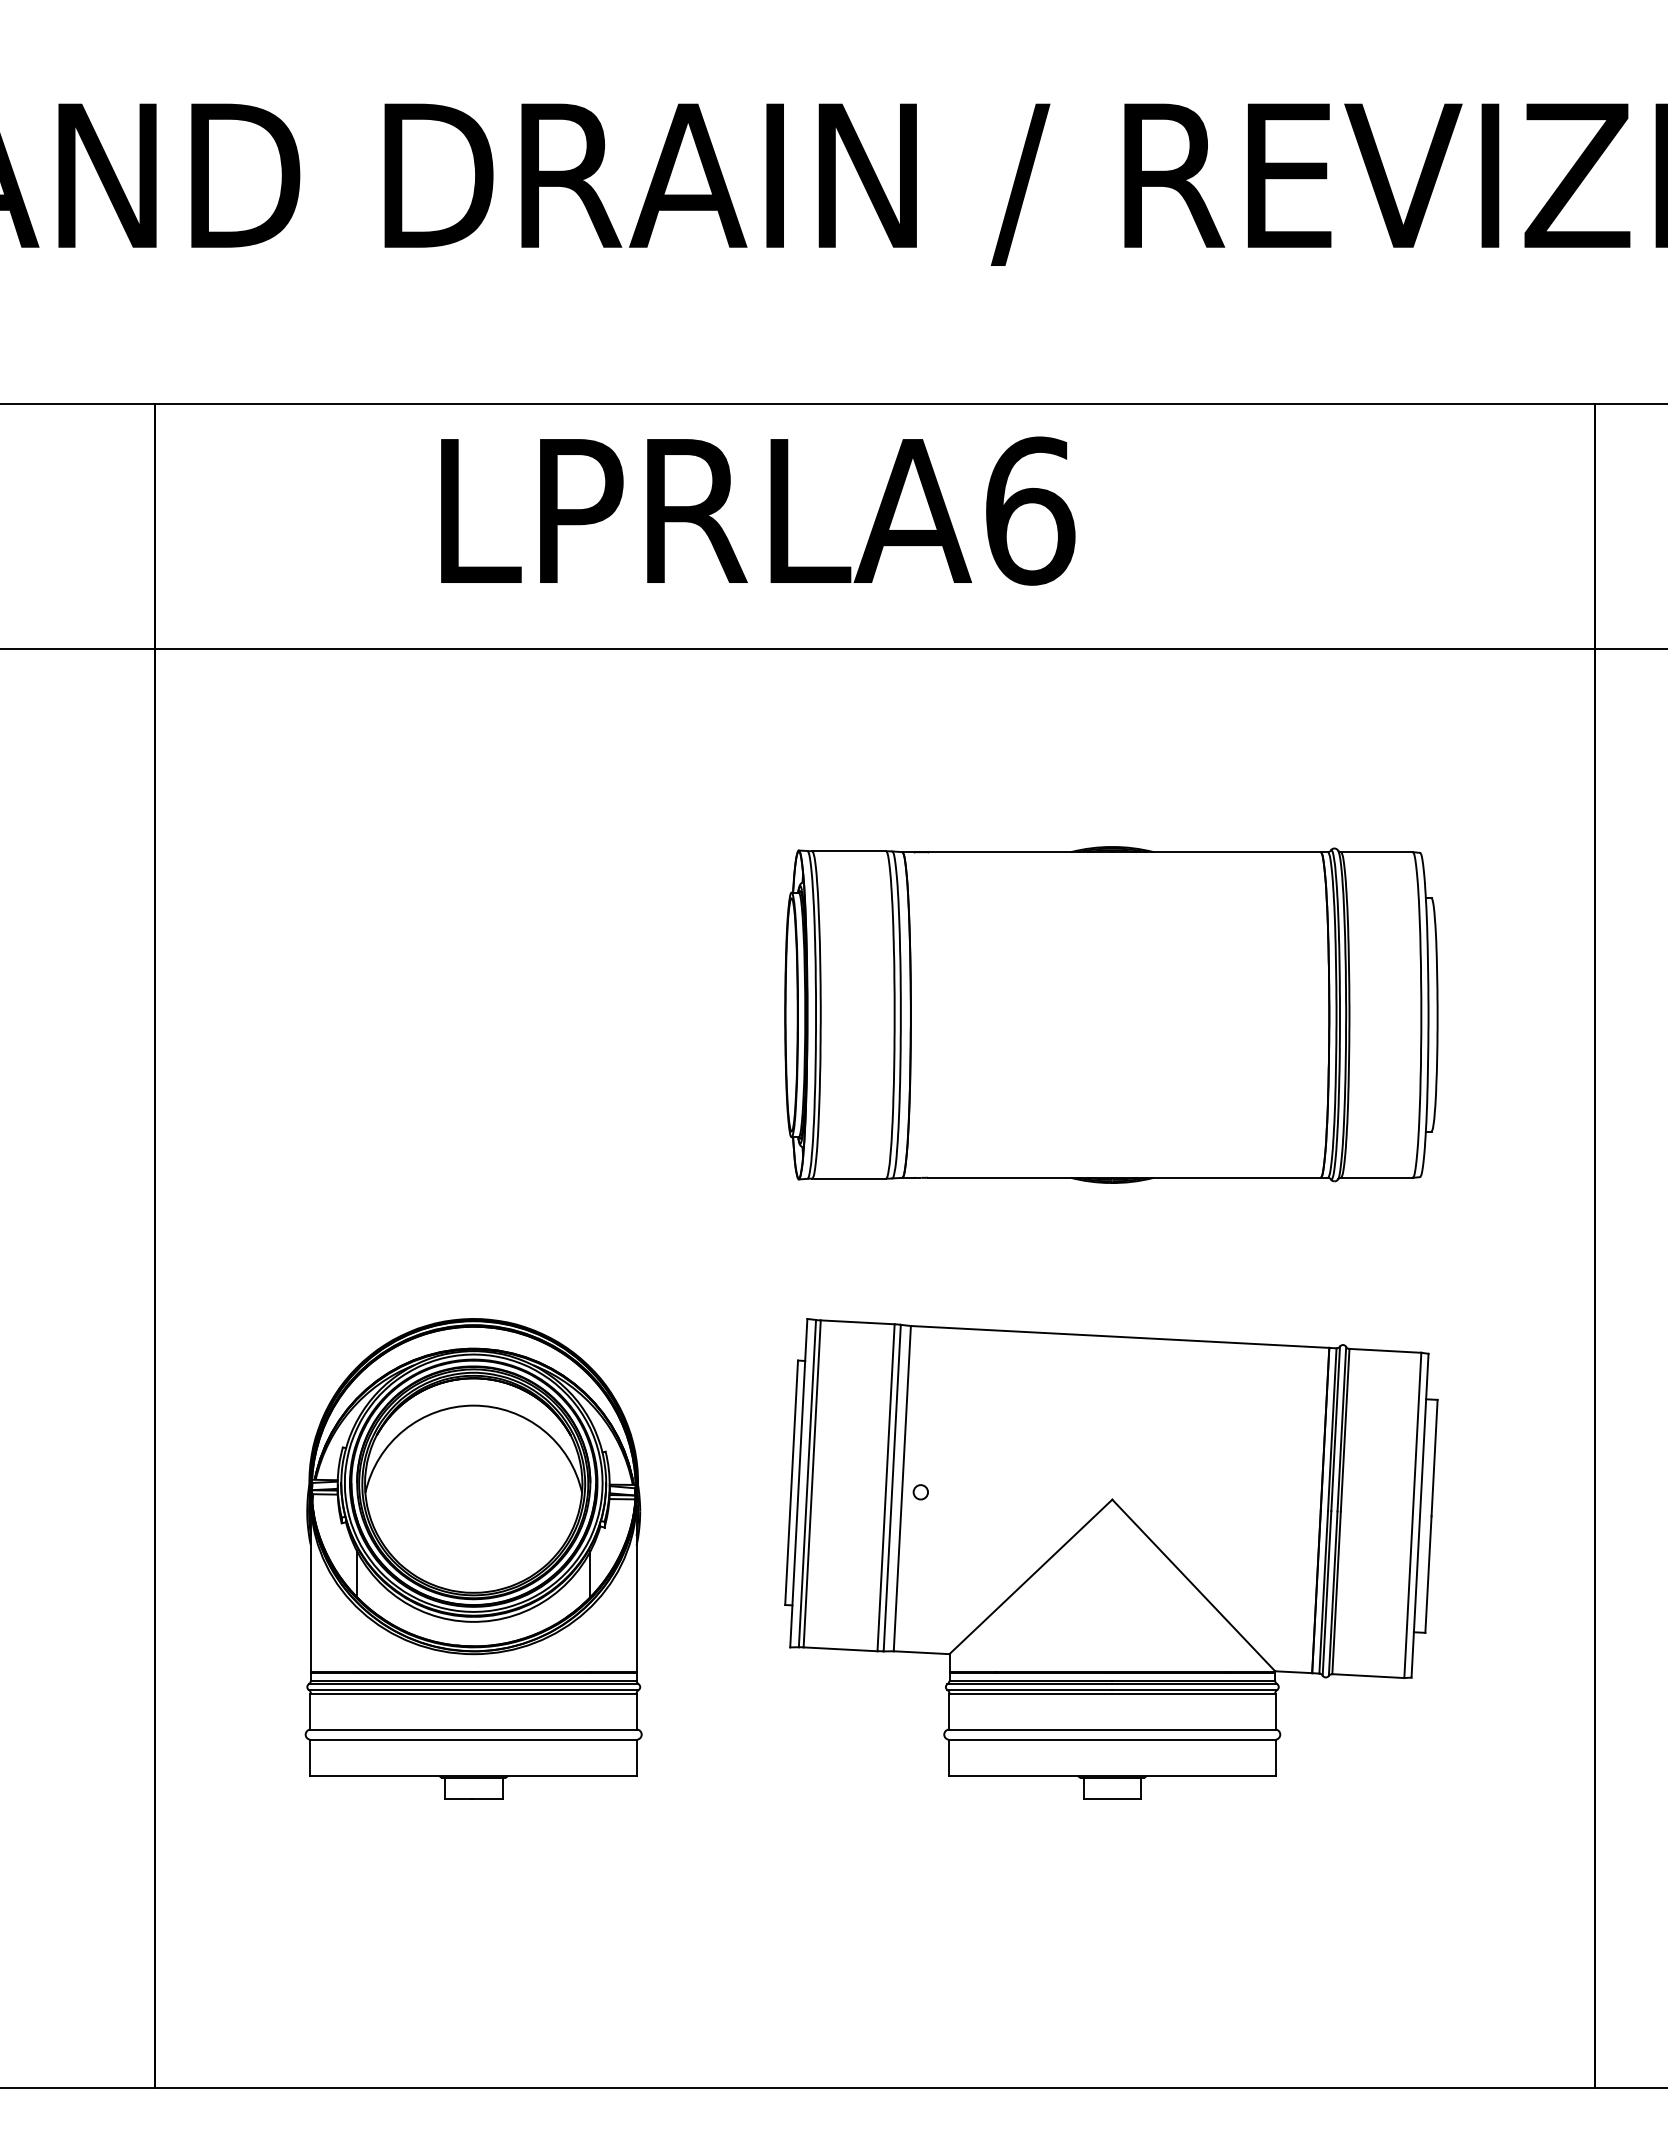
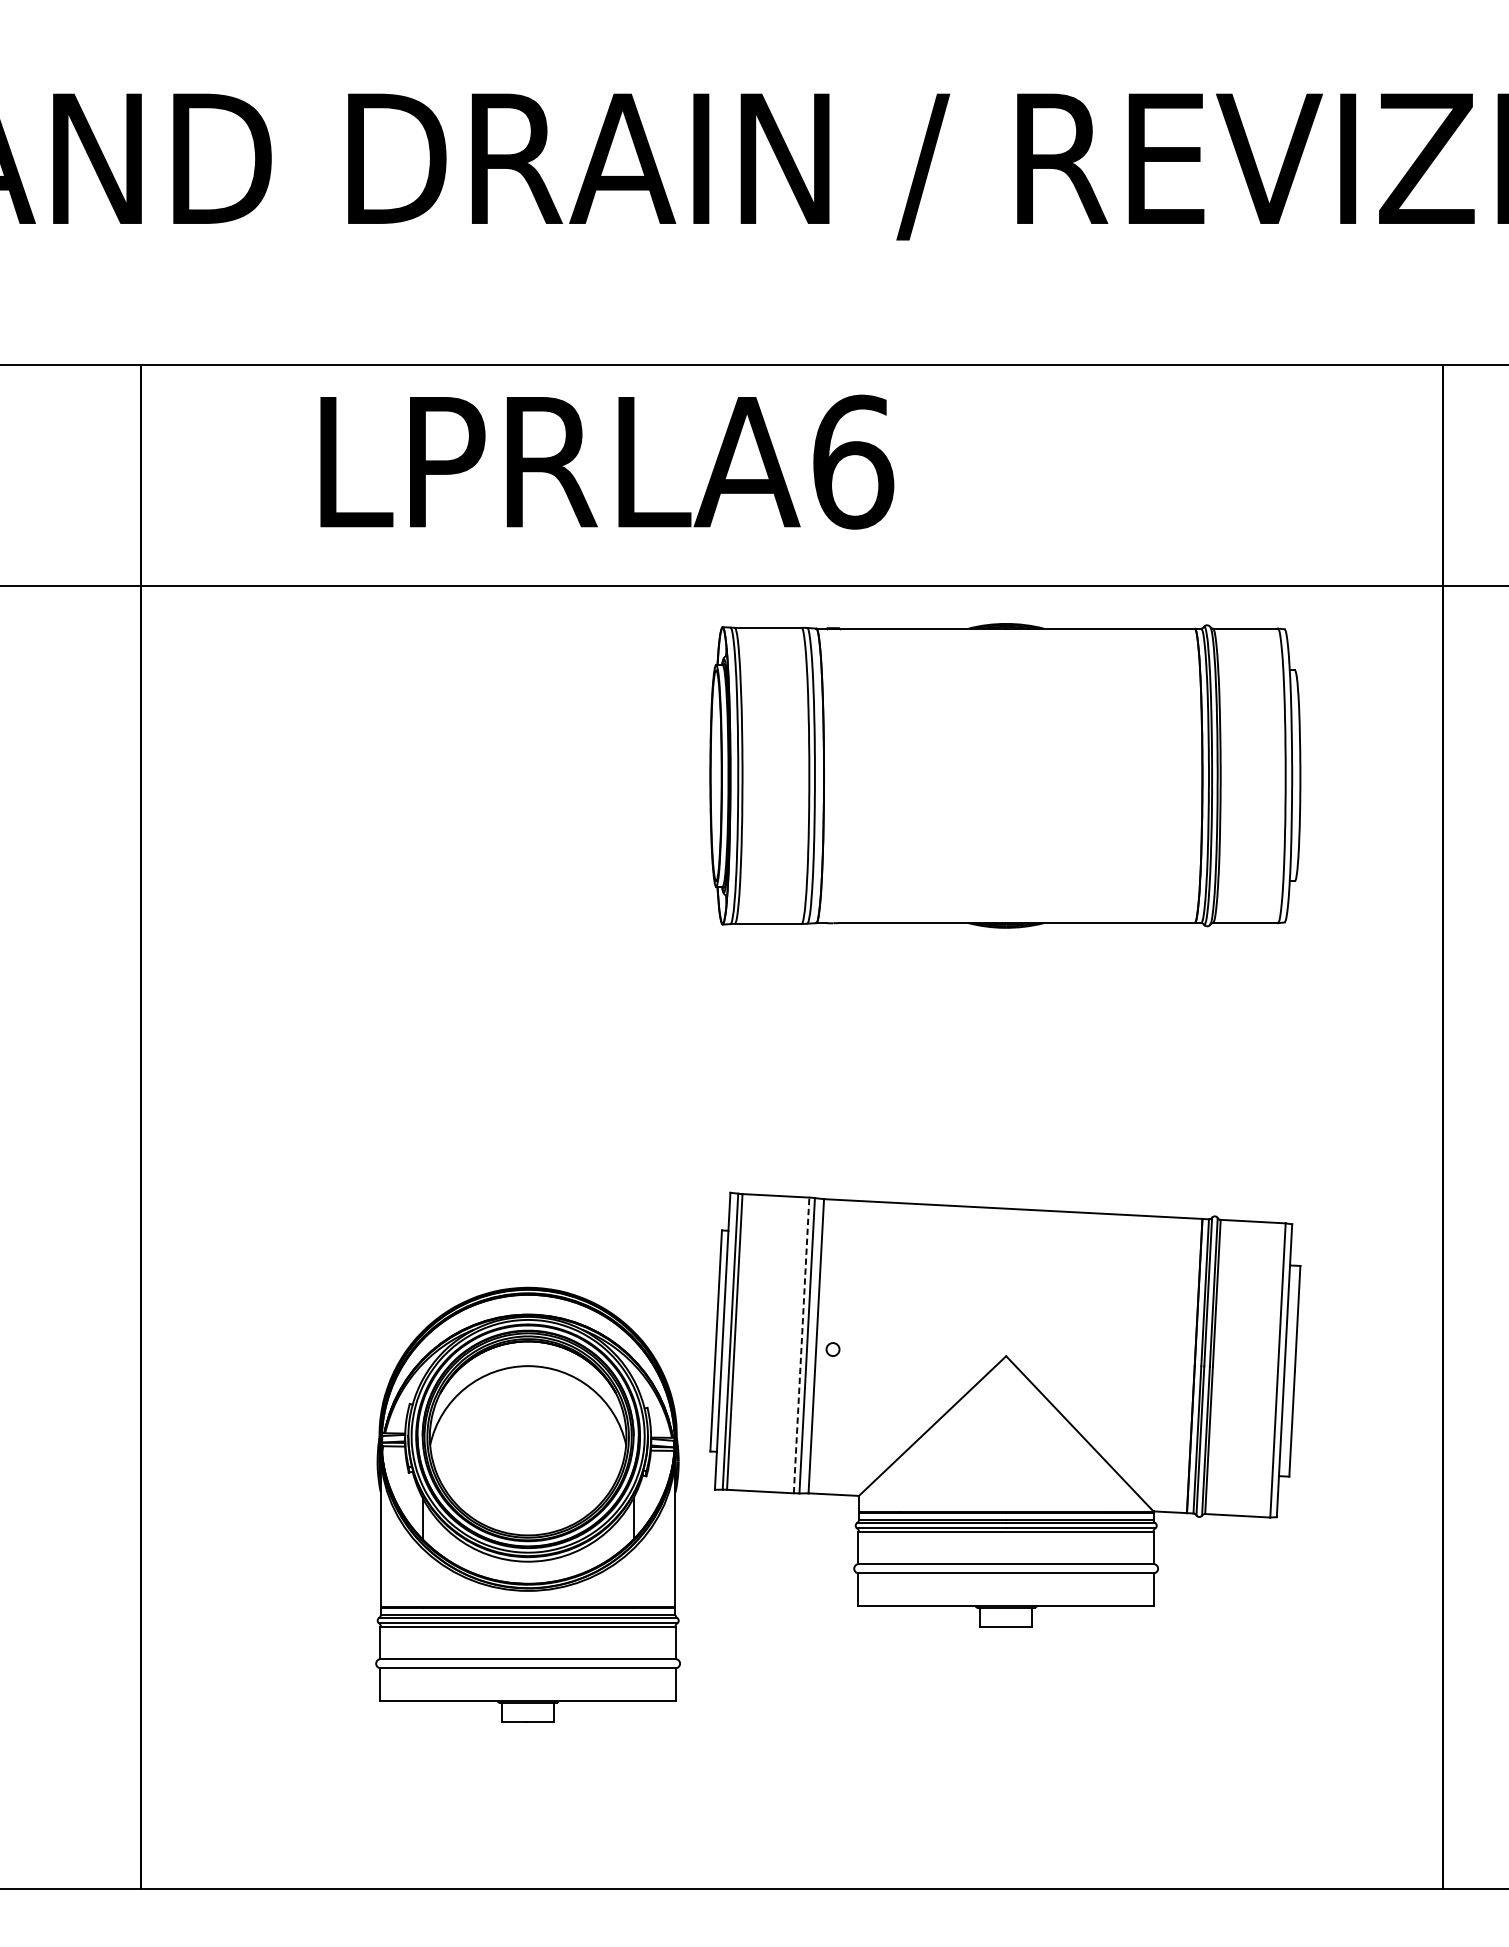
text: (758, 510) -> (607, 461), moved
part: (1111, 1014) -> (1005, 775), moved
line: (886, 1487) -> (801, 1345), solid -> dashed
part: (473, 1558) -> (527, 1504), moved

